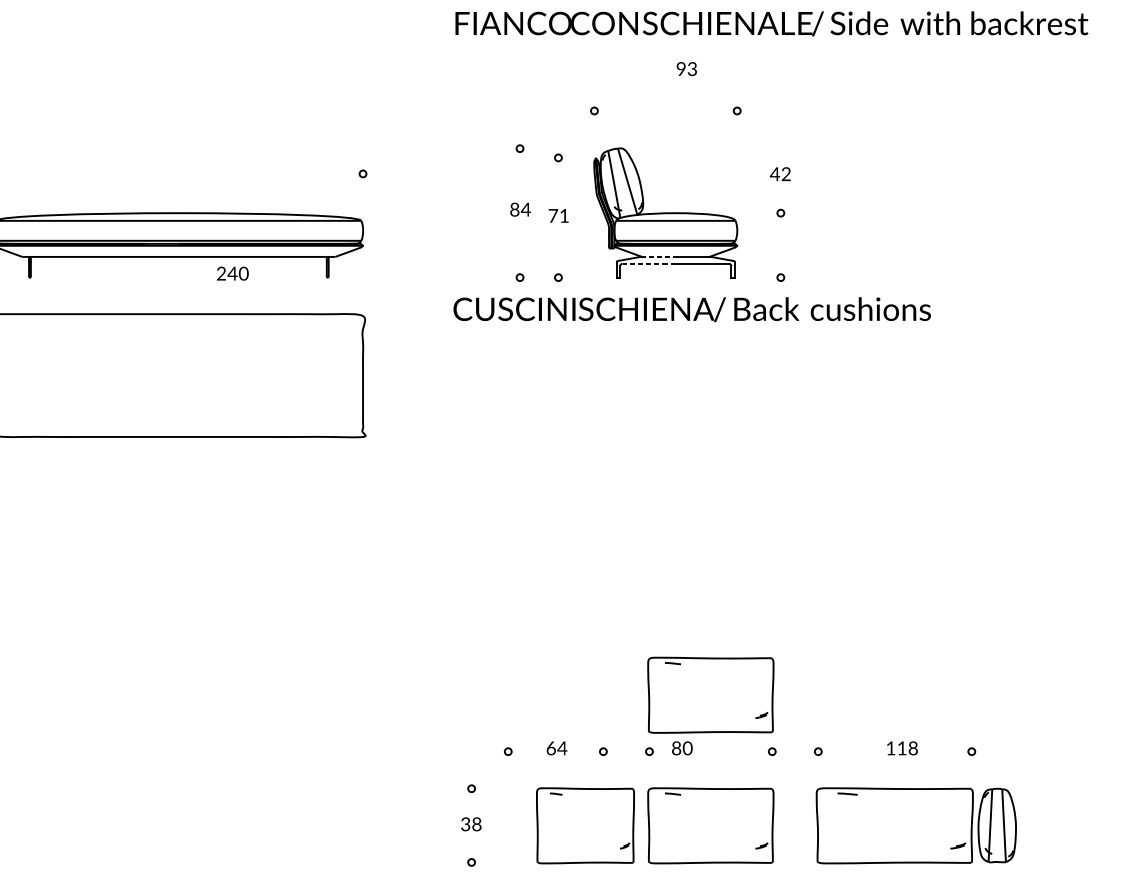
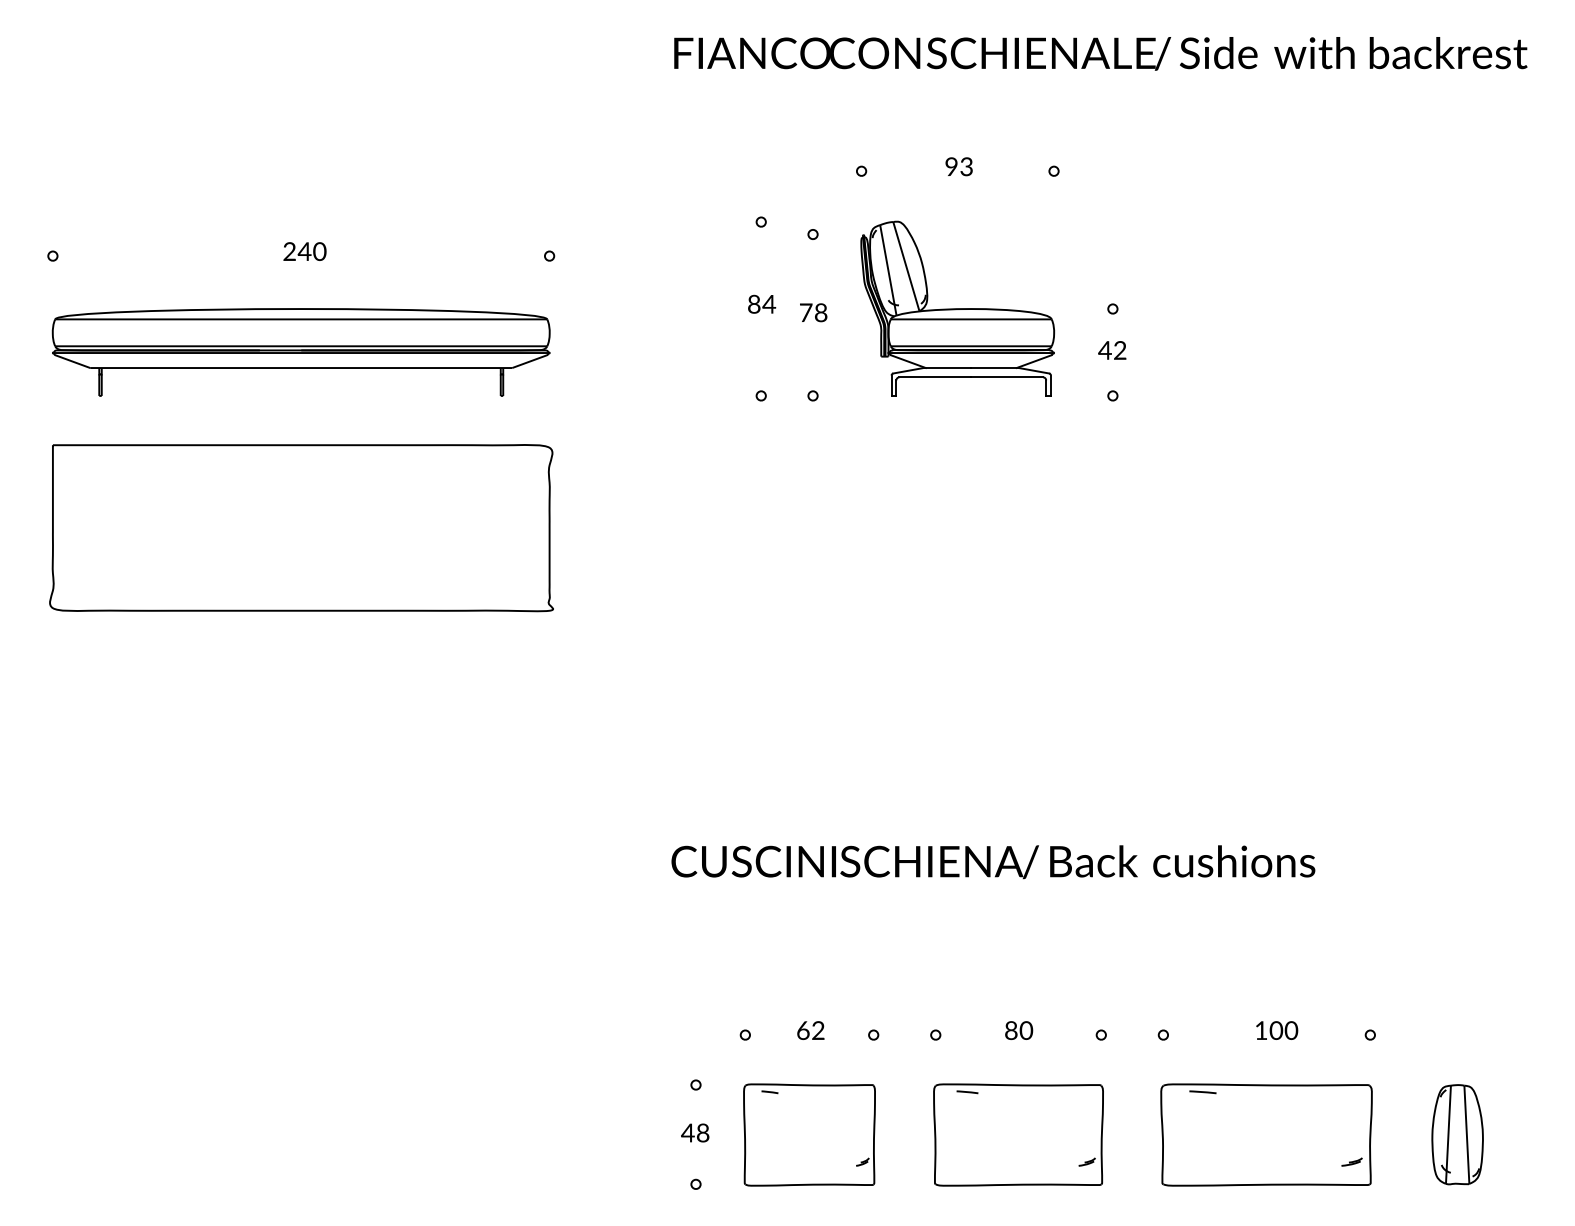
text: (686, 68) -> (958, 166), moved
text: (780, 174) -> (1112, 350), moved
text: (564, 215) -> (821, 312), 71 -> 78
line: (658, 257) -> (947, 368), dashed -> solid
line: (649, 263) -> (935, 377), dashed -> solid
text: (232, 273) -> (304, 251), moved
text: (692, 309) -> (993, 862), moved
part: (710, 694) -> (1018, 958), removed
text: (562, 748) -> (818, 1030), 64 -> 62
text: (682, 748) -> (1019, 1030), moved
text: (907, 748) -> (1283, 1030), 118 -> 100
text: (465, 823) -> (687, 1132), 38 -> 48
part: (585, 825) -> (809, 1134), moved
part: (997, 825) -> (1457, 1134), moved

